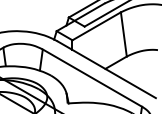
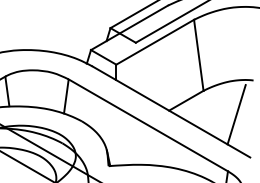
line: (147, 70) -> (236, 113), added

